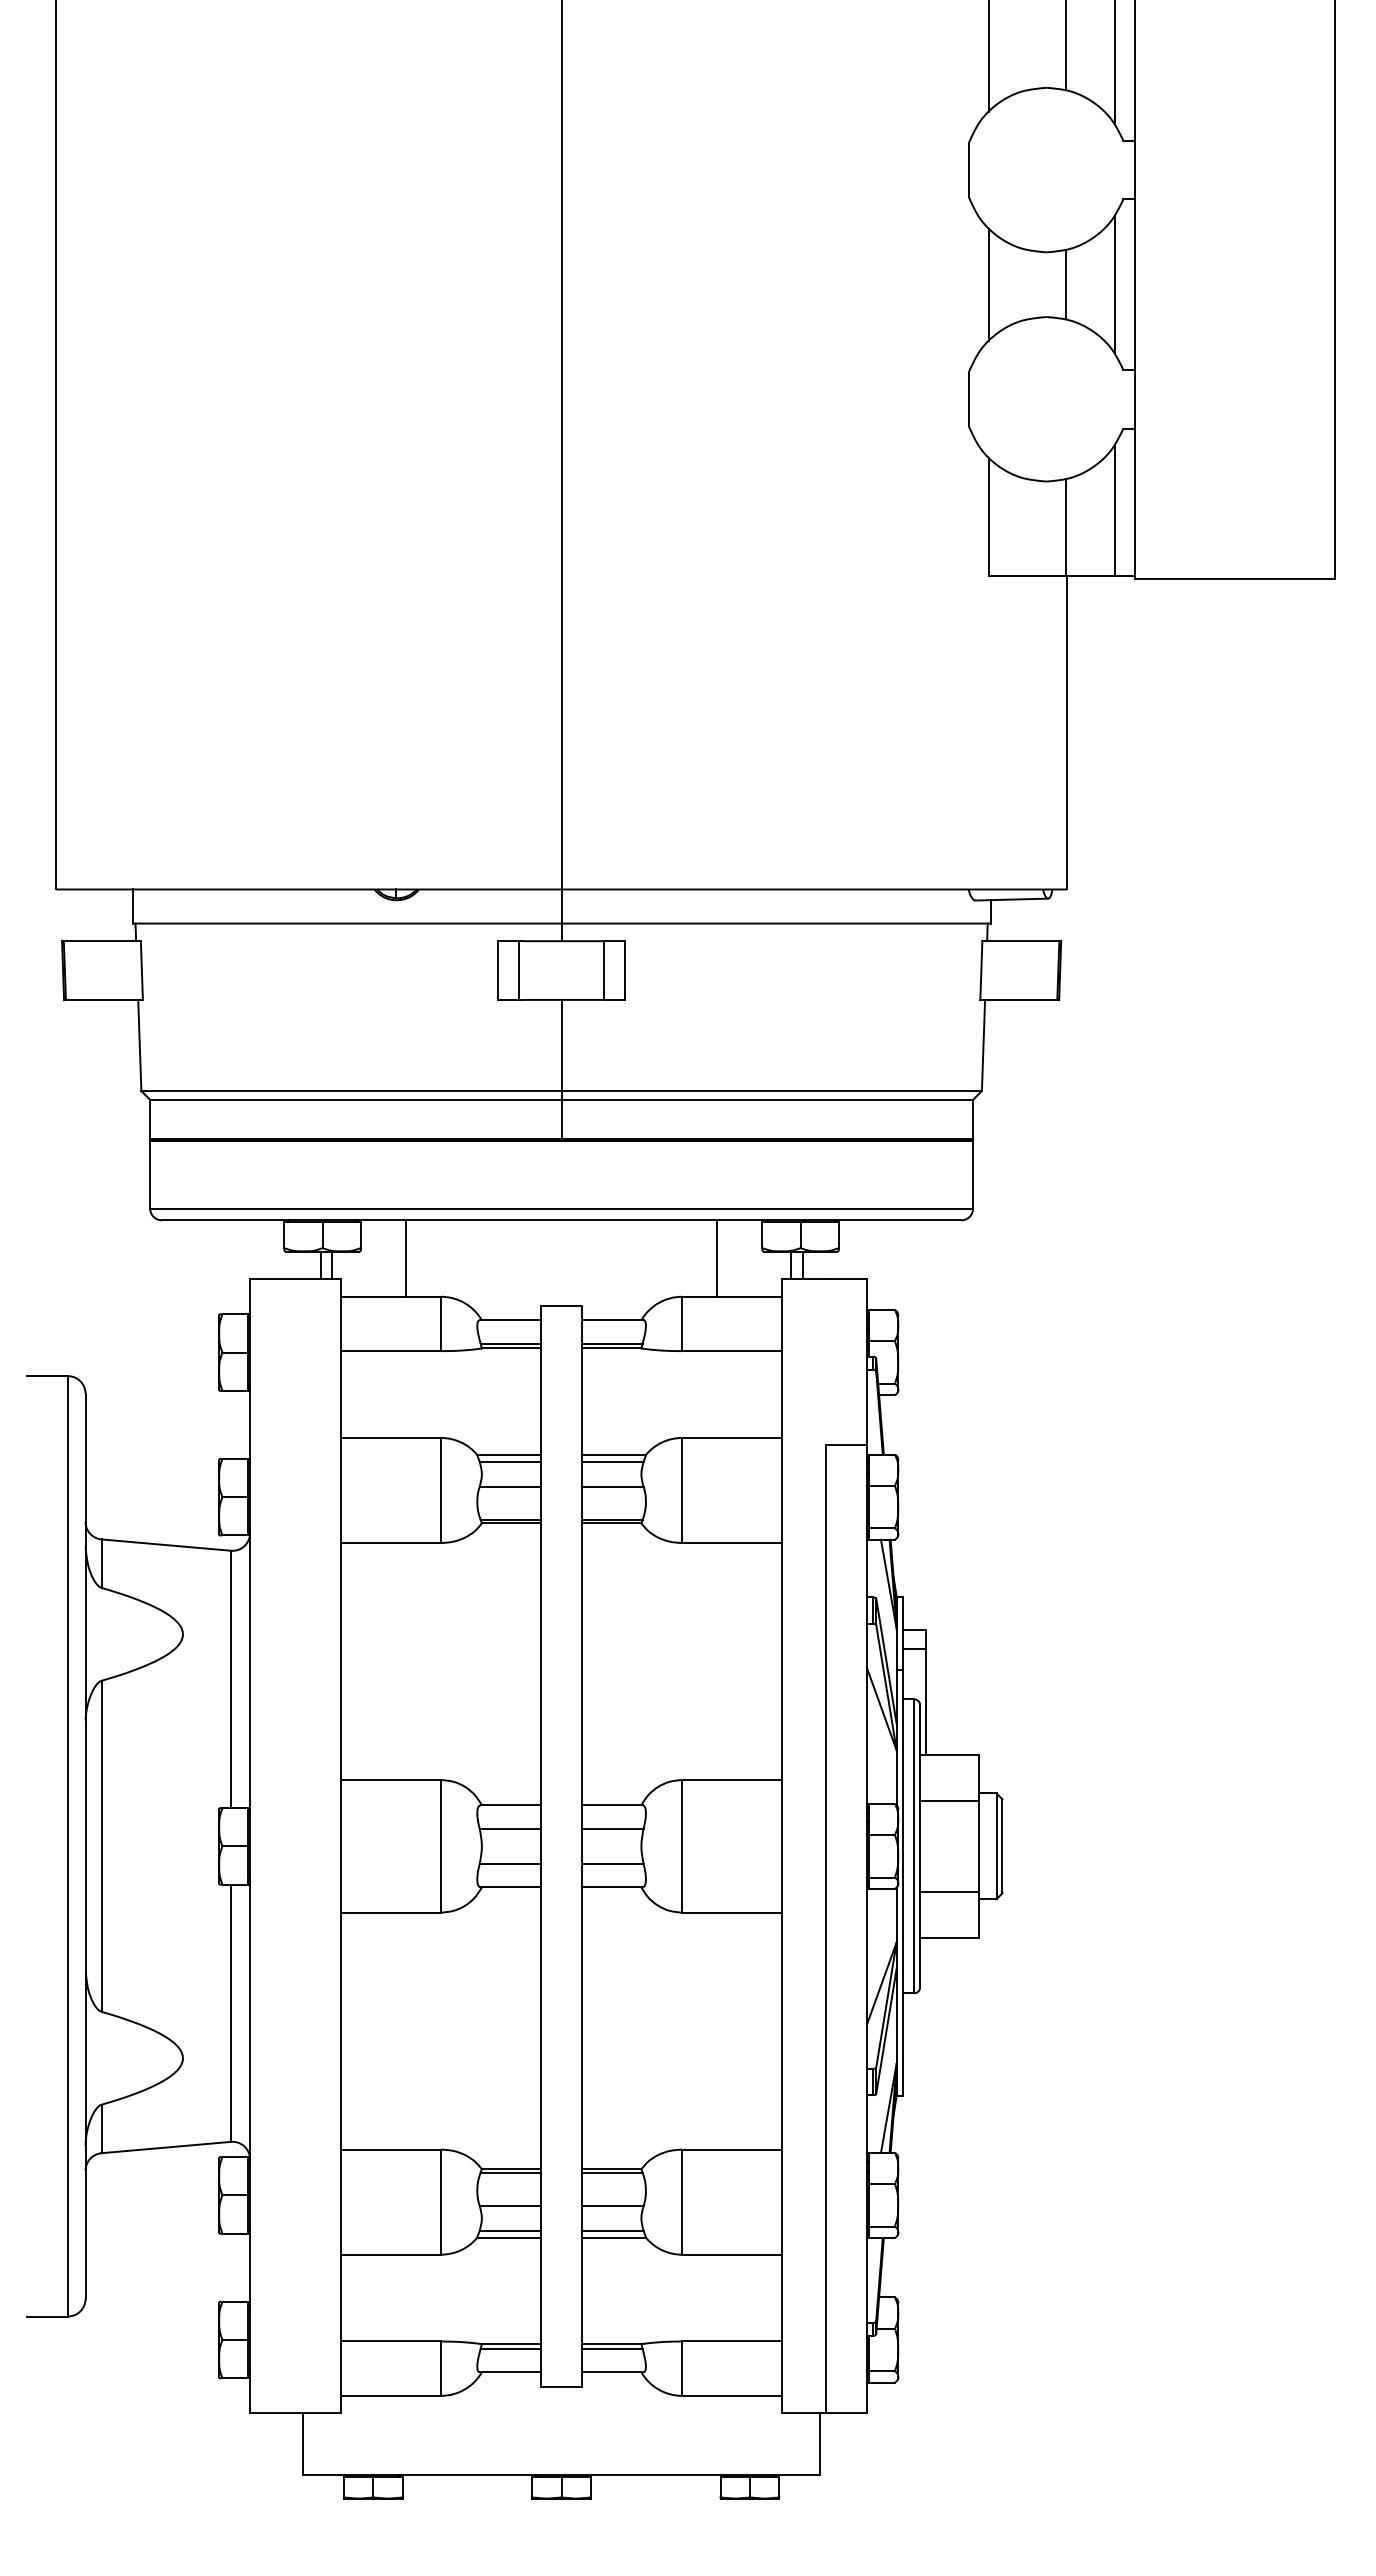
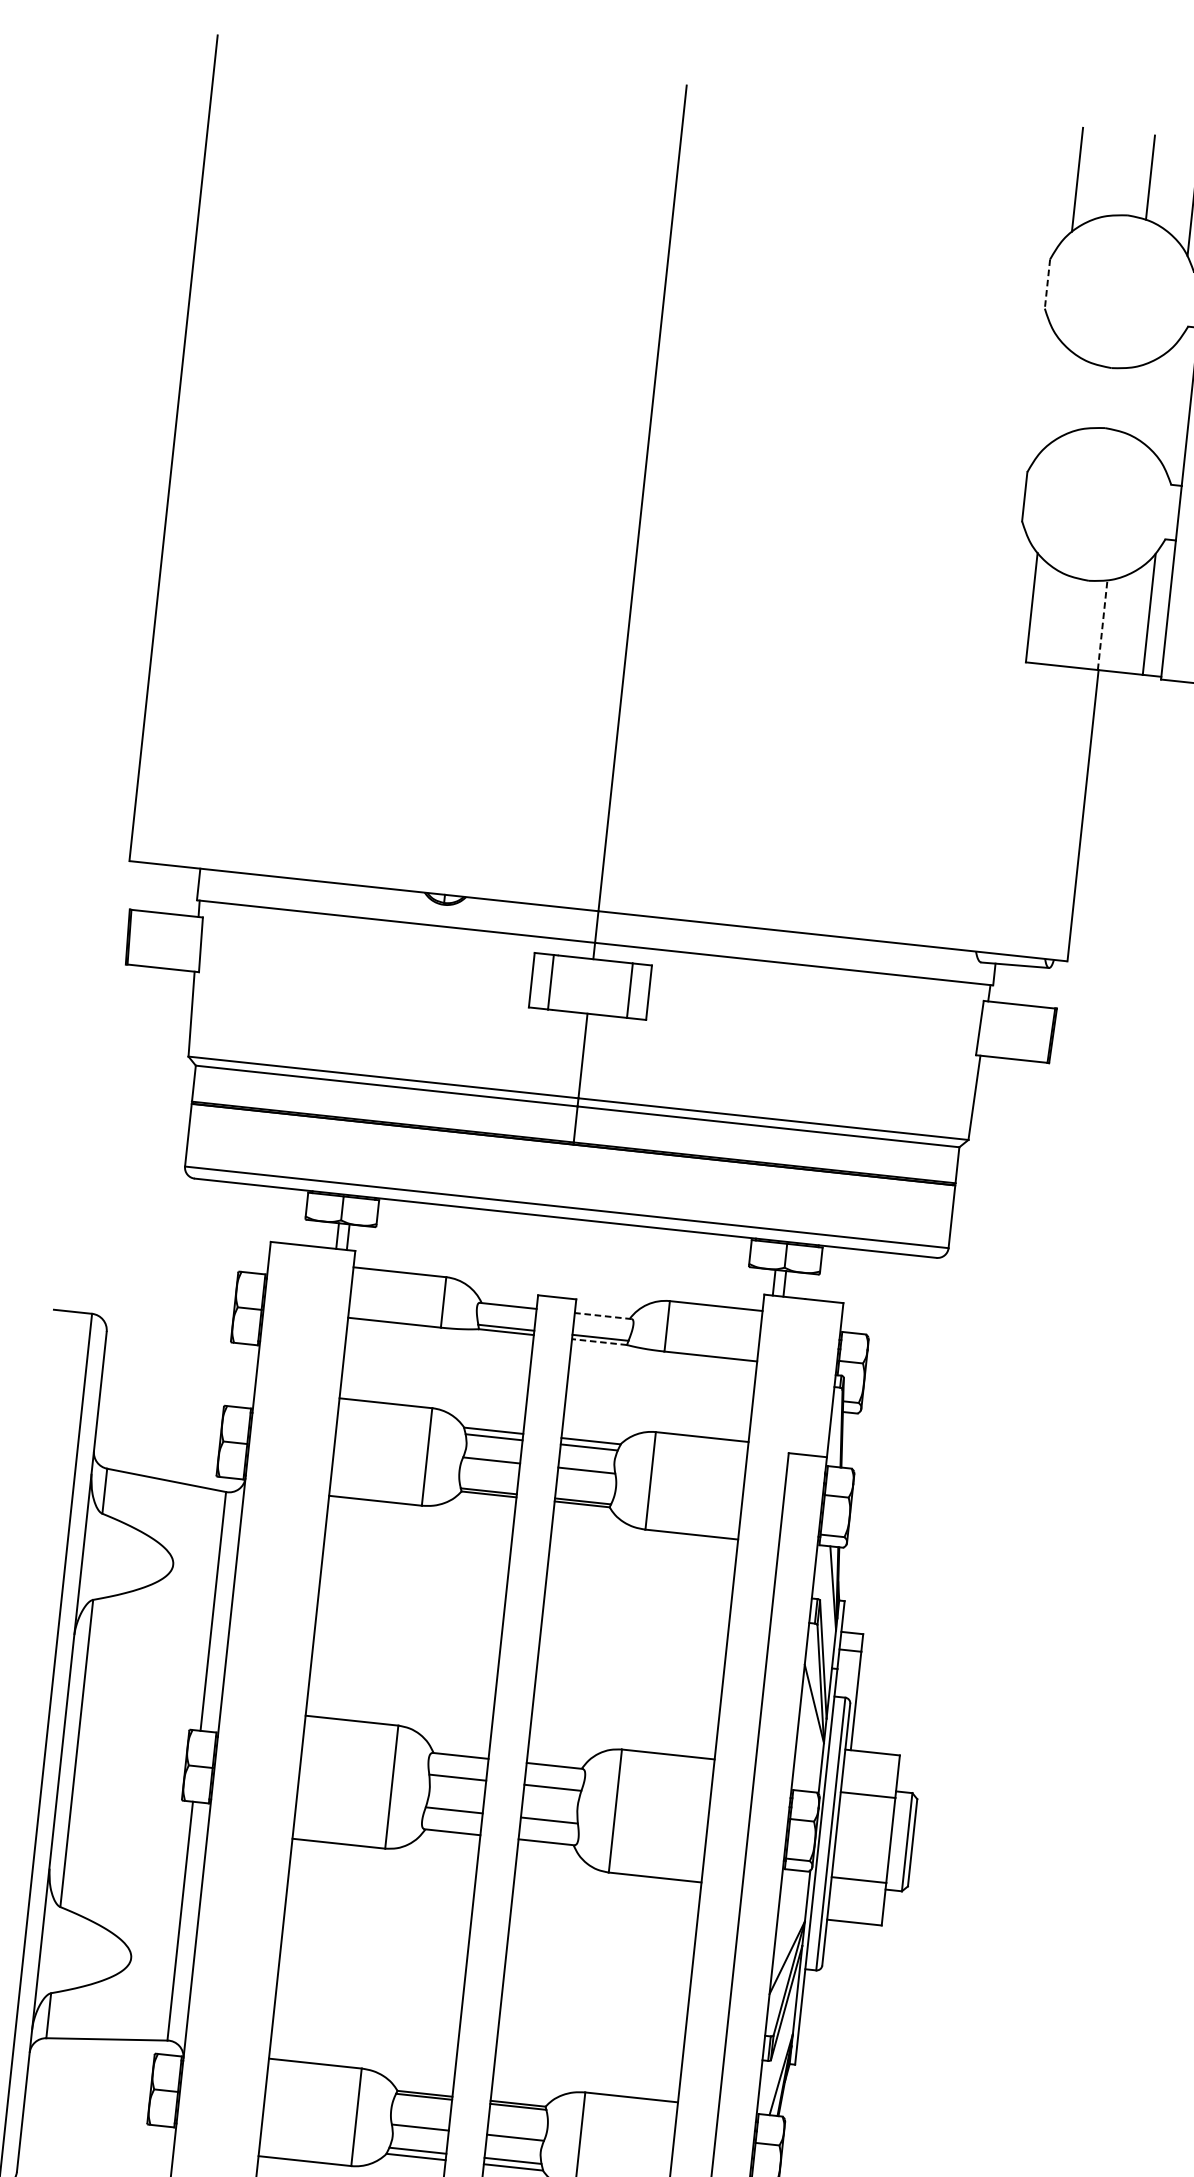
line: (968, 170) -> (1047, 284), solid -> dashed
line: (988, 284) -> (1054, 392), removed
line: (1066, 284) -> (1126, 399), removed
line: (1114, 284) -> (1171, 404), removed
line: (1066, 526) -> (1102, 624), solid -> dashed
line: (406, 1258) -> (417, 1238), removed
line: (716, 1258) -> (705, 1269), removed
line: (612, 1320) -> (602, 1316), solid -> dashed
line: (611, 1348) -> (599, 1342), solid -> dashed

